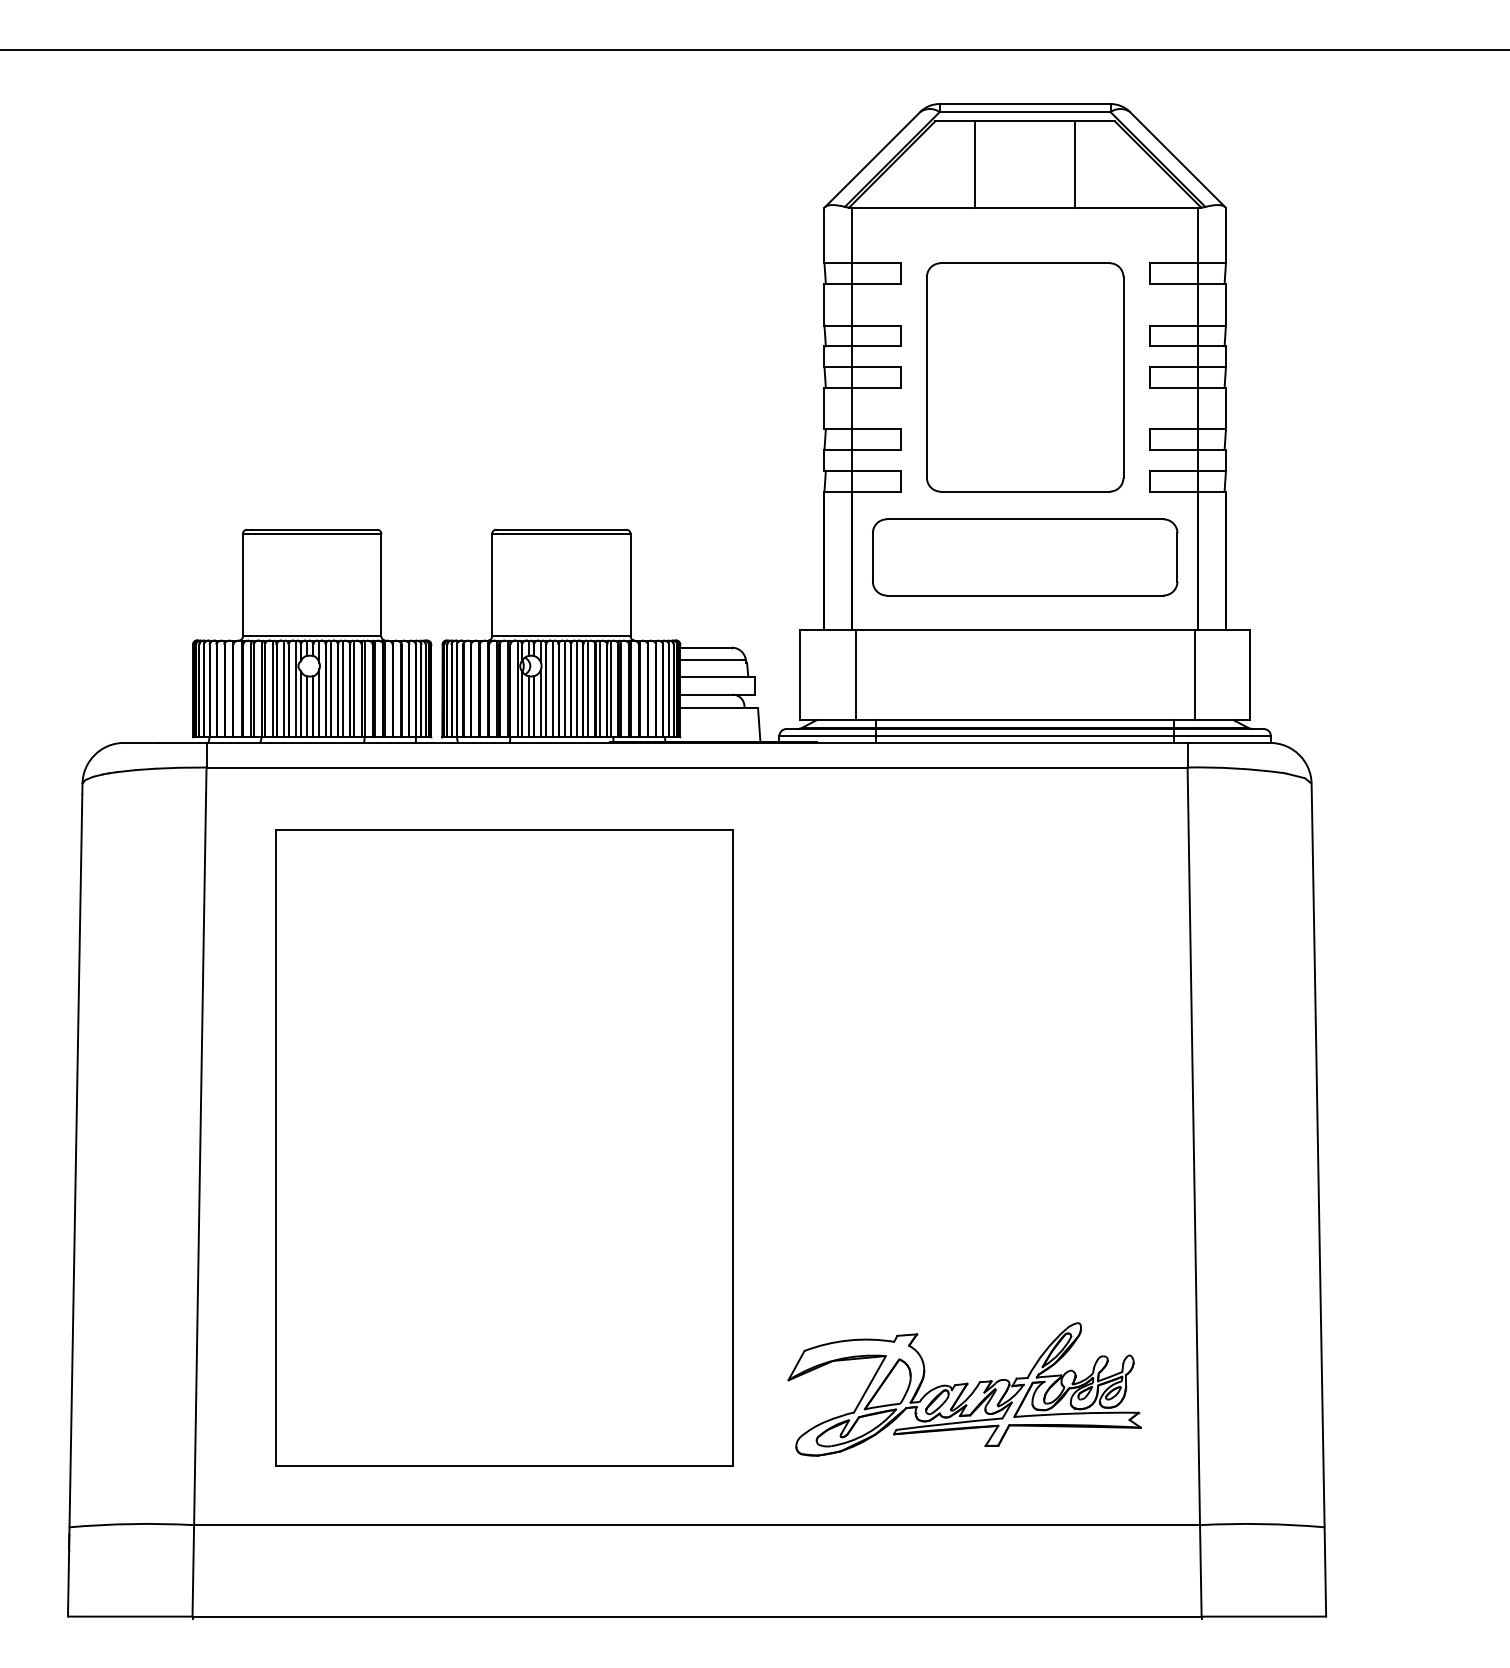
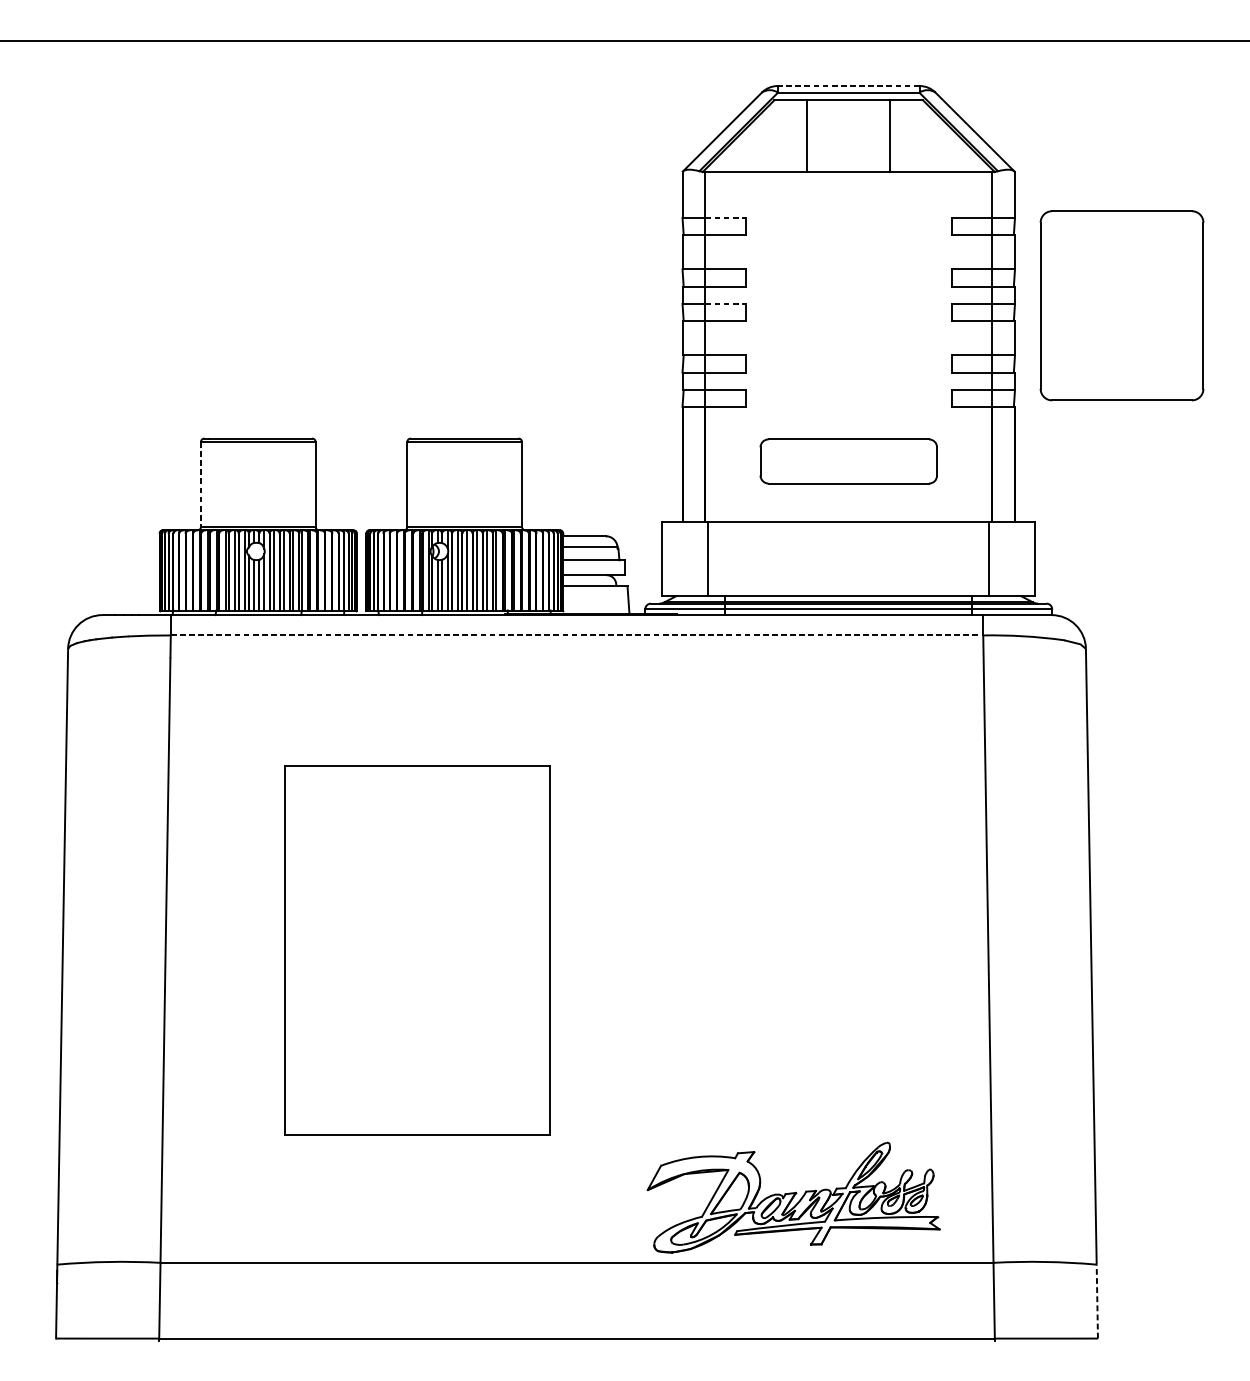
line: (1024, 104) -> (848, 86), solid -> dashed
line: (876, 263) -> (725, 218), solid -> dashed
line: (876, 367) -> (725, 304), solid -> dashed
part: (1025, 377) -> (1122, 305), moved
part: (1025, 557) -> (849, 461), size x0.7
line: (242, 585) -> (200, 484), solid -> dashed
line: (697, 767) -> (577, 635), solid -> dashed
part: (504, 1147) -> (417, 950), size x0.7
part: (964, 1389) -> (793, 1197), moved
line: (1325, 1571) -> (1097, 1301), solid -> dashed

